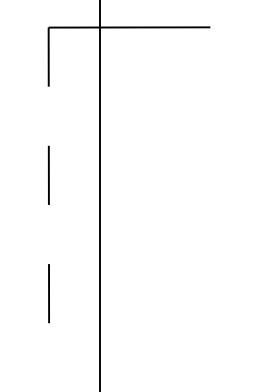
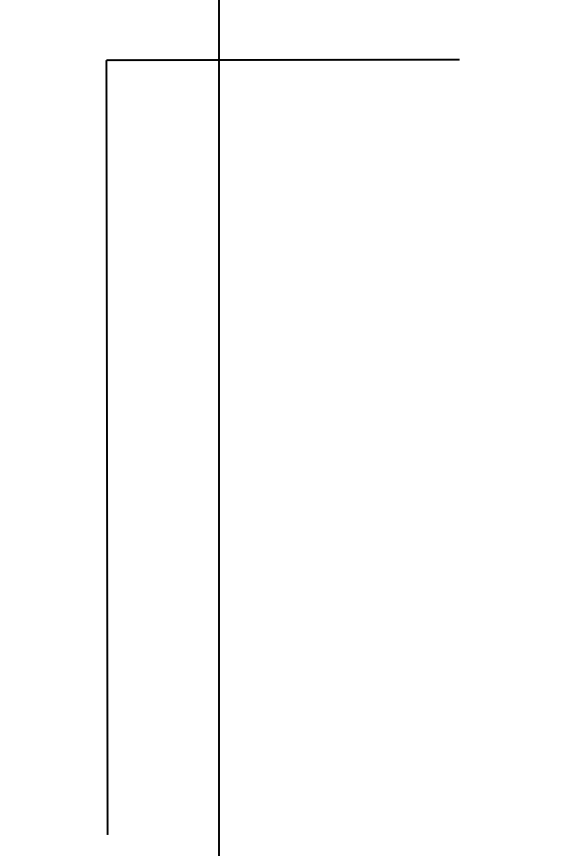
line: (48, 205) -> (106, 448), dashed -> solid

